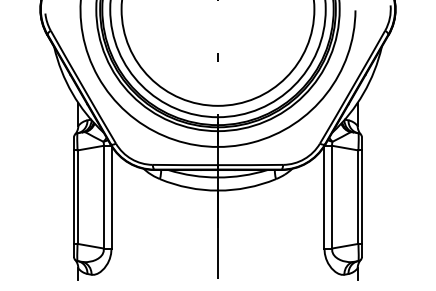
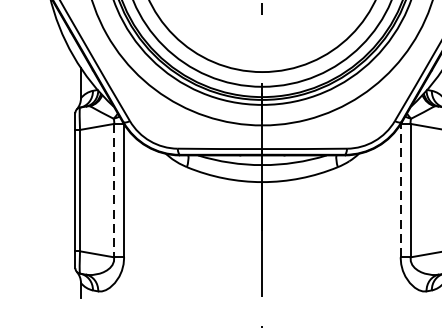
line: (324, 196) -> (400, 189), solid -> dashed
line: (103, 197) -> (113, 191), solid -> dashed

